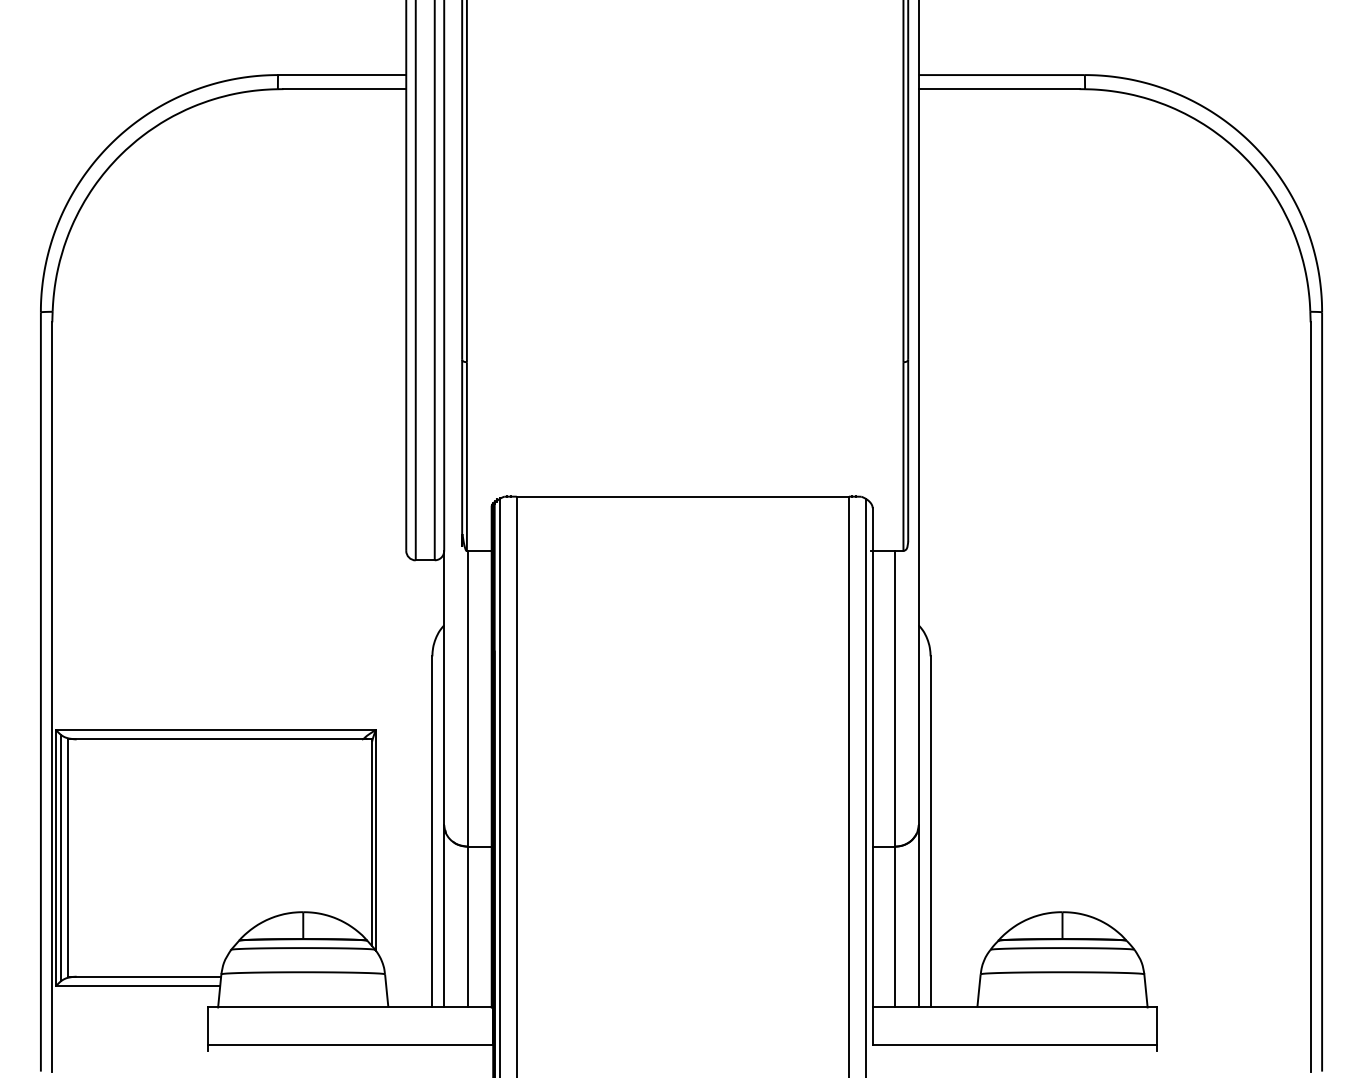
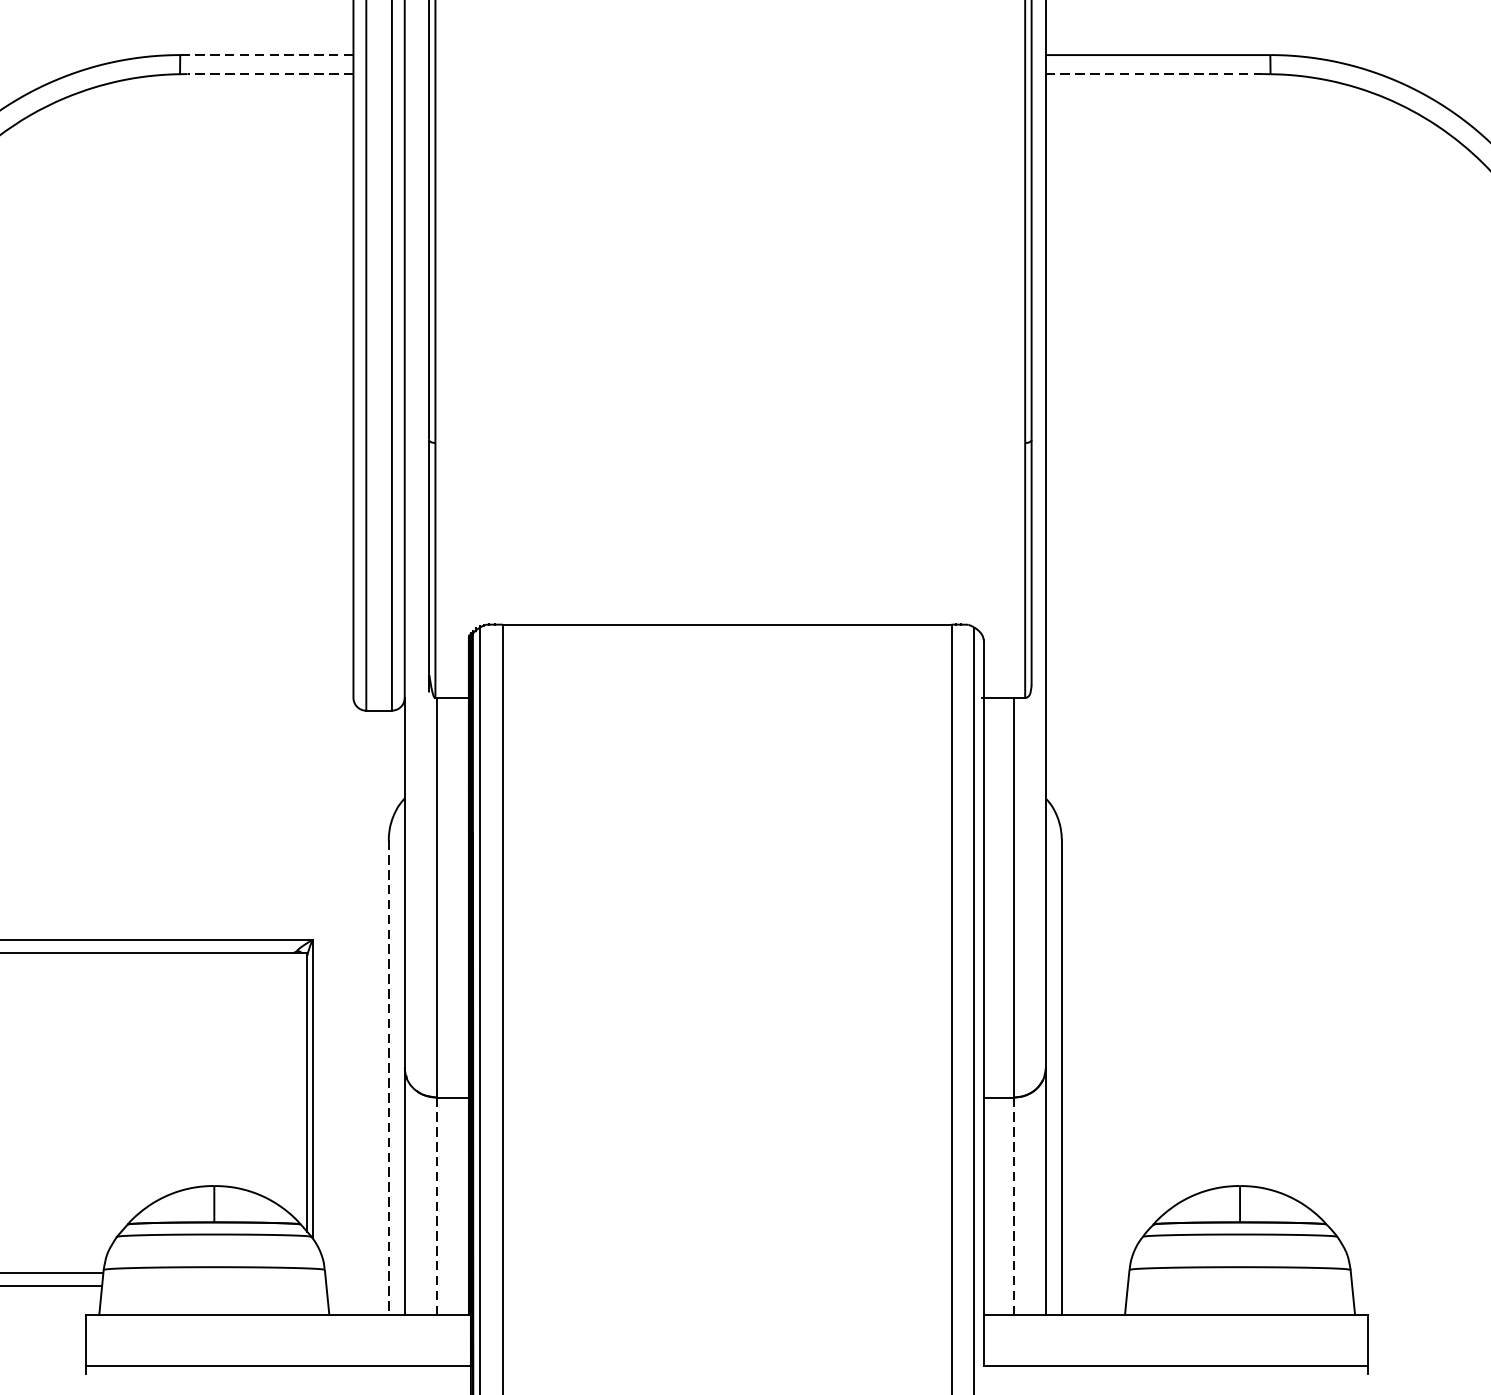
line: (342, 75) -> (267, 55), solid -> dashed
line: (344, 89) -> (270, 74), solid -> dashed
line: (998, 89) -> (1153, 74), solid -> dashed
line: (432, 831) -> (388, 1077), solid -> dashed
line: (467, 927) -> (436, 1206), solid -> dashed
line: (895, 927) -> (1014, 1206), solid -> dashed

